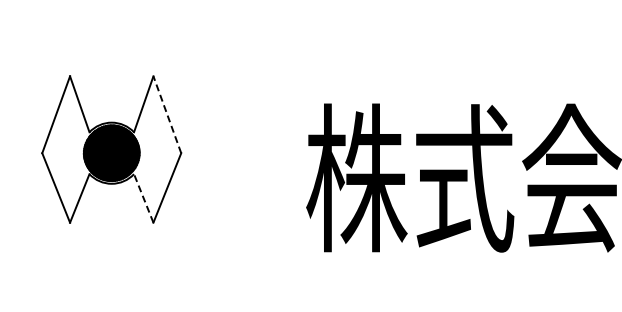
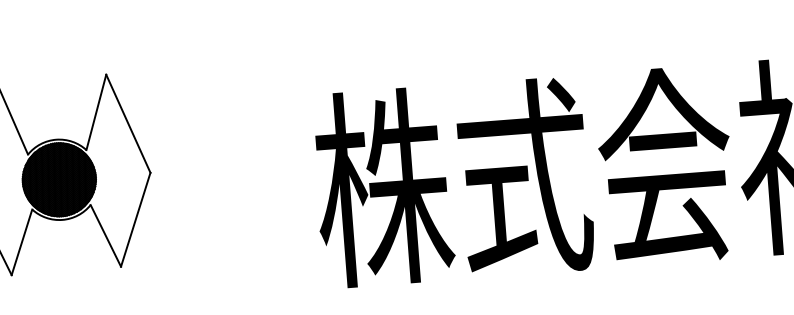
line: (167, 114) -> (128, 123), dashed -> solid
line: (143, 198) -> (105, 235), dashed -> solid

